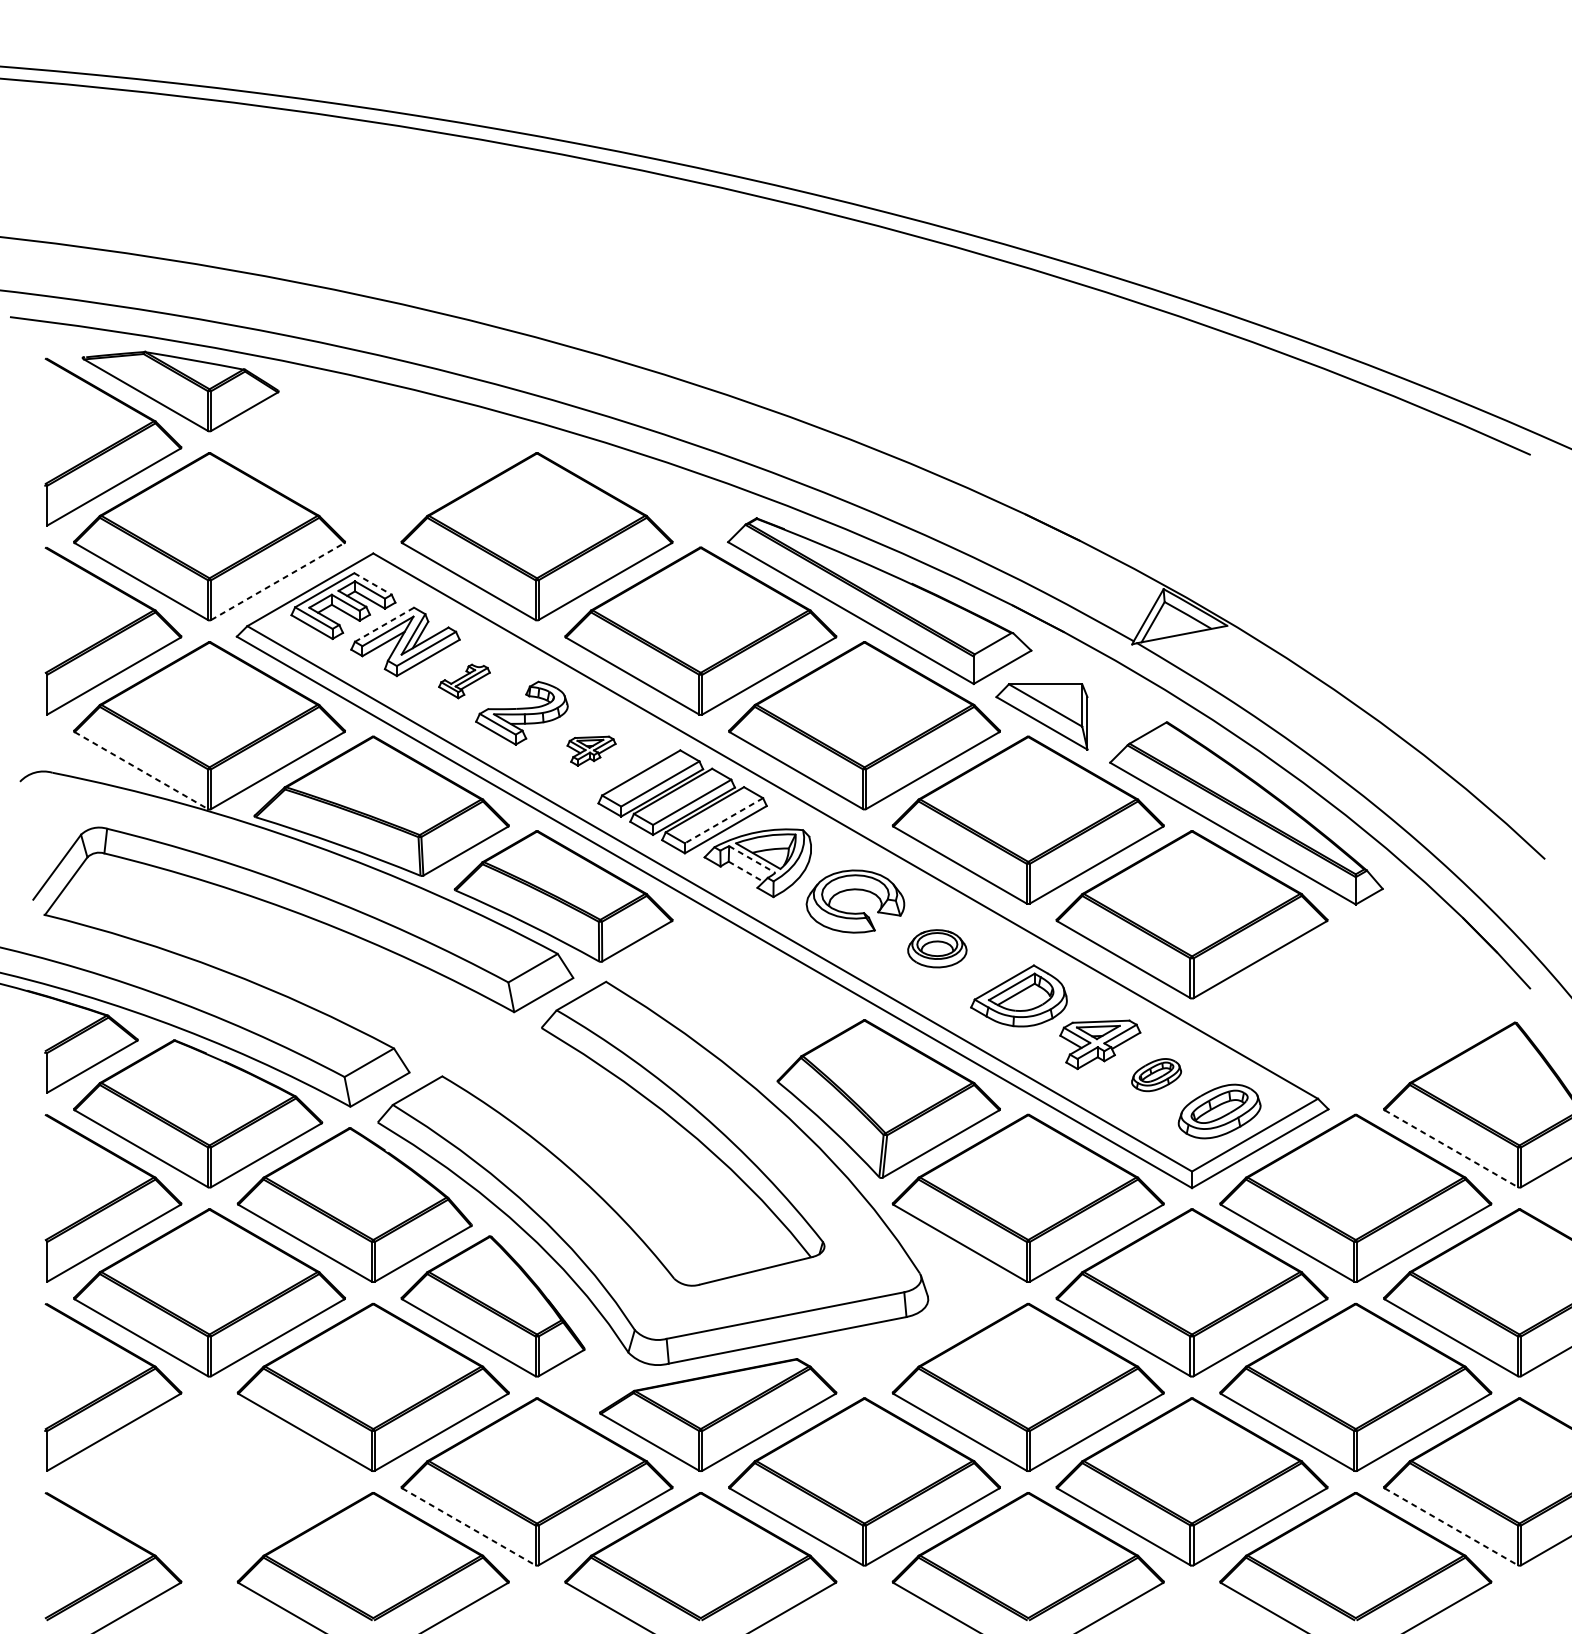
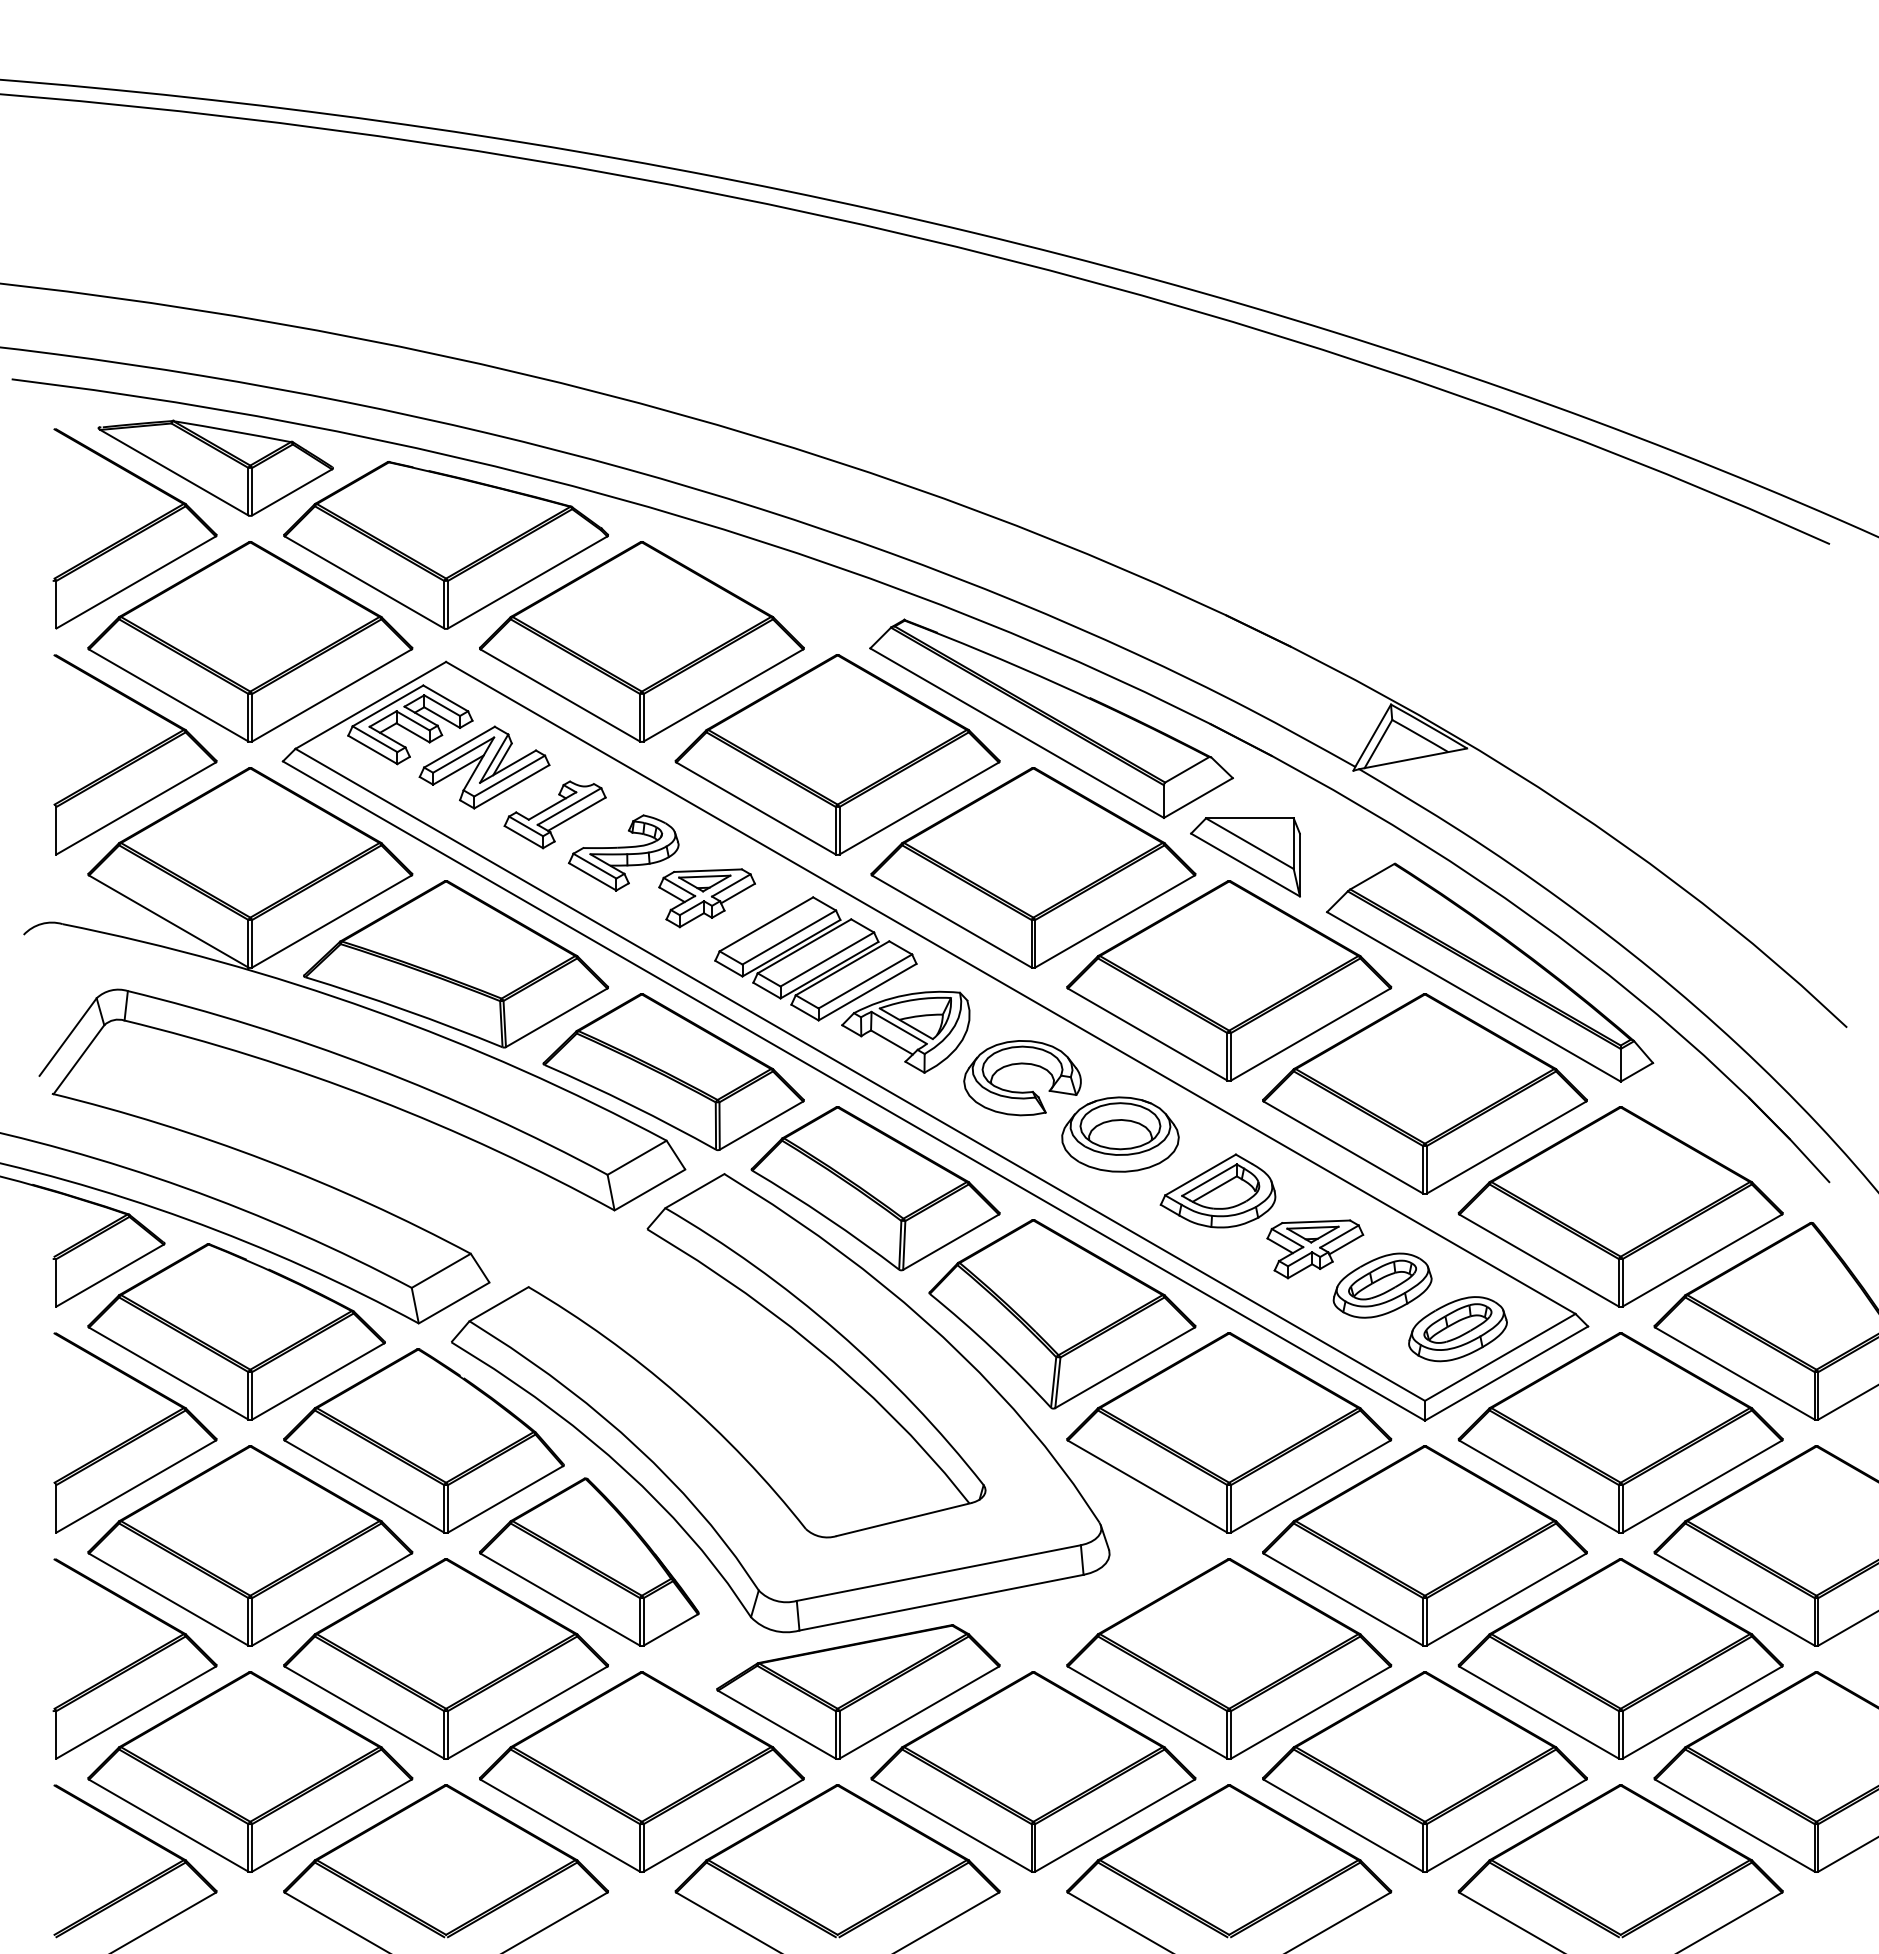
part: (372, 456) -> (445, 545), added
line: (278, 581) -> (332, 695), dashed -> solid
line: (372, 584) -> (445, 698), dashed -> solid
line: (384, 625) -> (459, 747), dashed -> solid
part: (463, 681) -> (554, 814), size x1.67
part: (591, 751) -> (706, 898), size x1.67
line: (141, 770) -> (169, 921), dashed -> solid
line: (724, 820) -> (865, 981), dashed -> solid
line: (752, 859) -> (899, 1027), dashed -> solid
line: (746, 871) -> (892, 1042), dashed -> solid
part: (937, 948) -> (1120, 1134), size x1.67
part: (732, 993) -> (875, 1188), added
part: (1355, 1008) -> (1620, 1206), added
part: (1156, 1075) -> (1382, 1285), size x1.67
line: (1451, 1148) -> (1735, 1373), dashed -> solid
part: (209, 1481) -> (250, 1771), added
line: (469, 1526) -> (560, 1825), dashed -> solid
line: (1451, 1526) -> (1735, 1825), dashed -> solid

